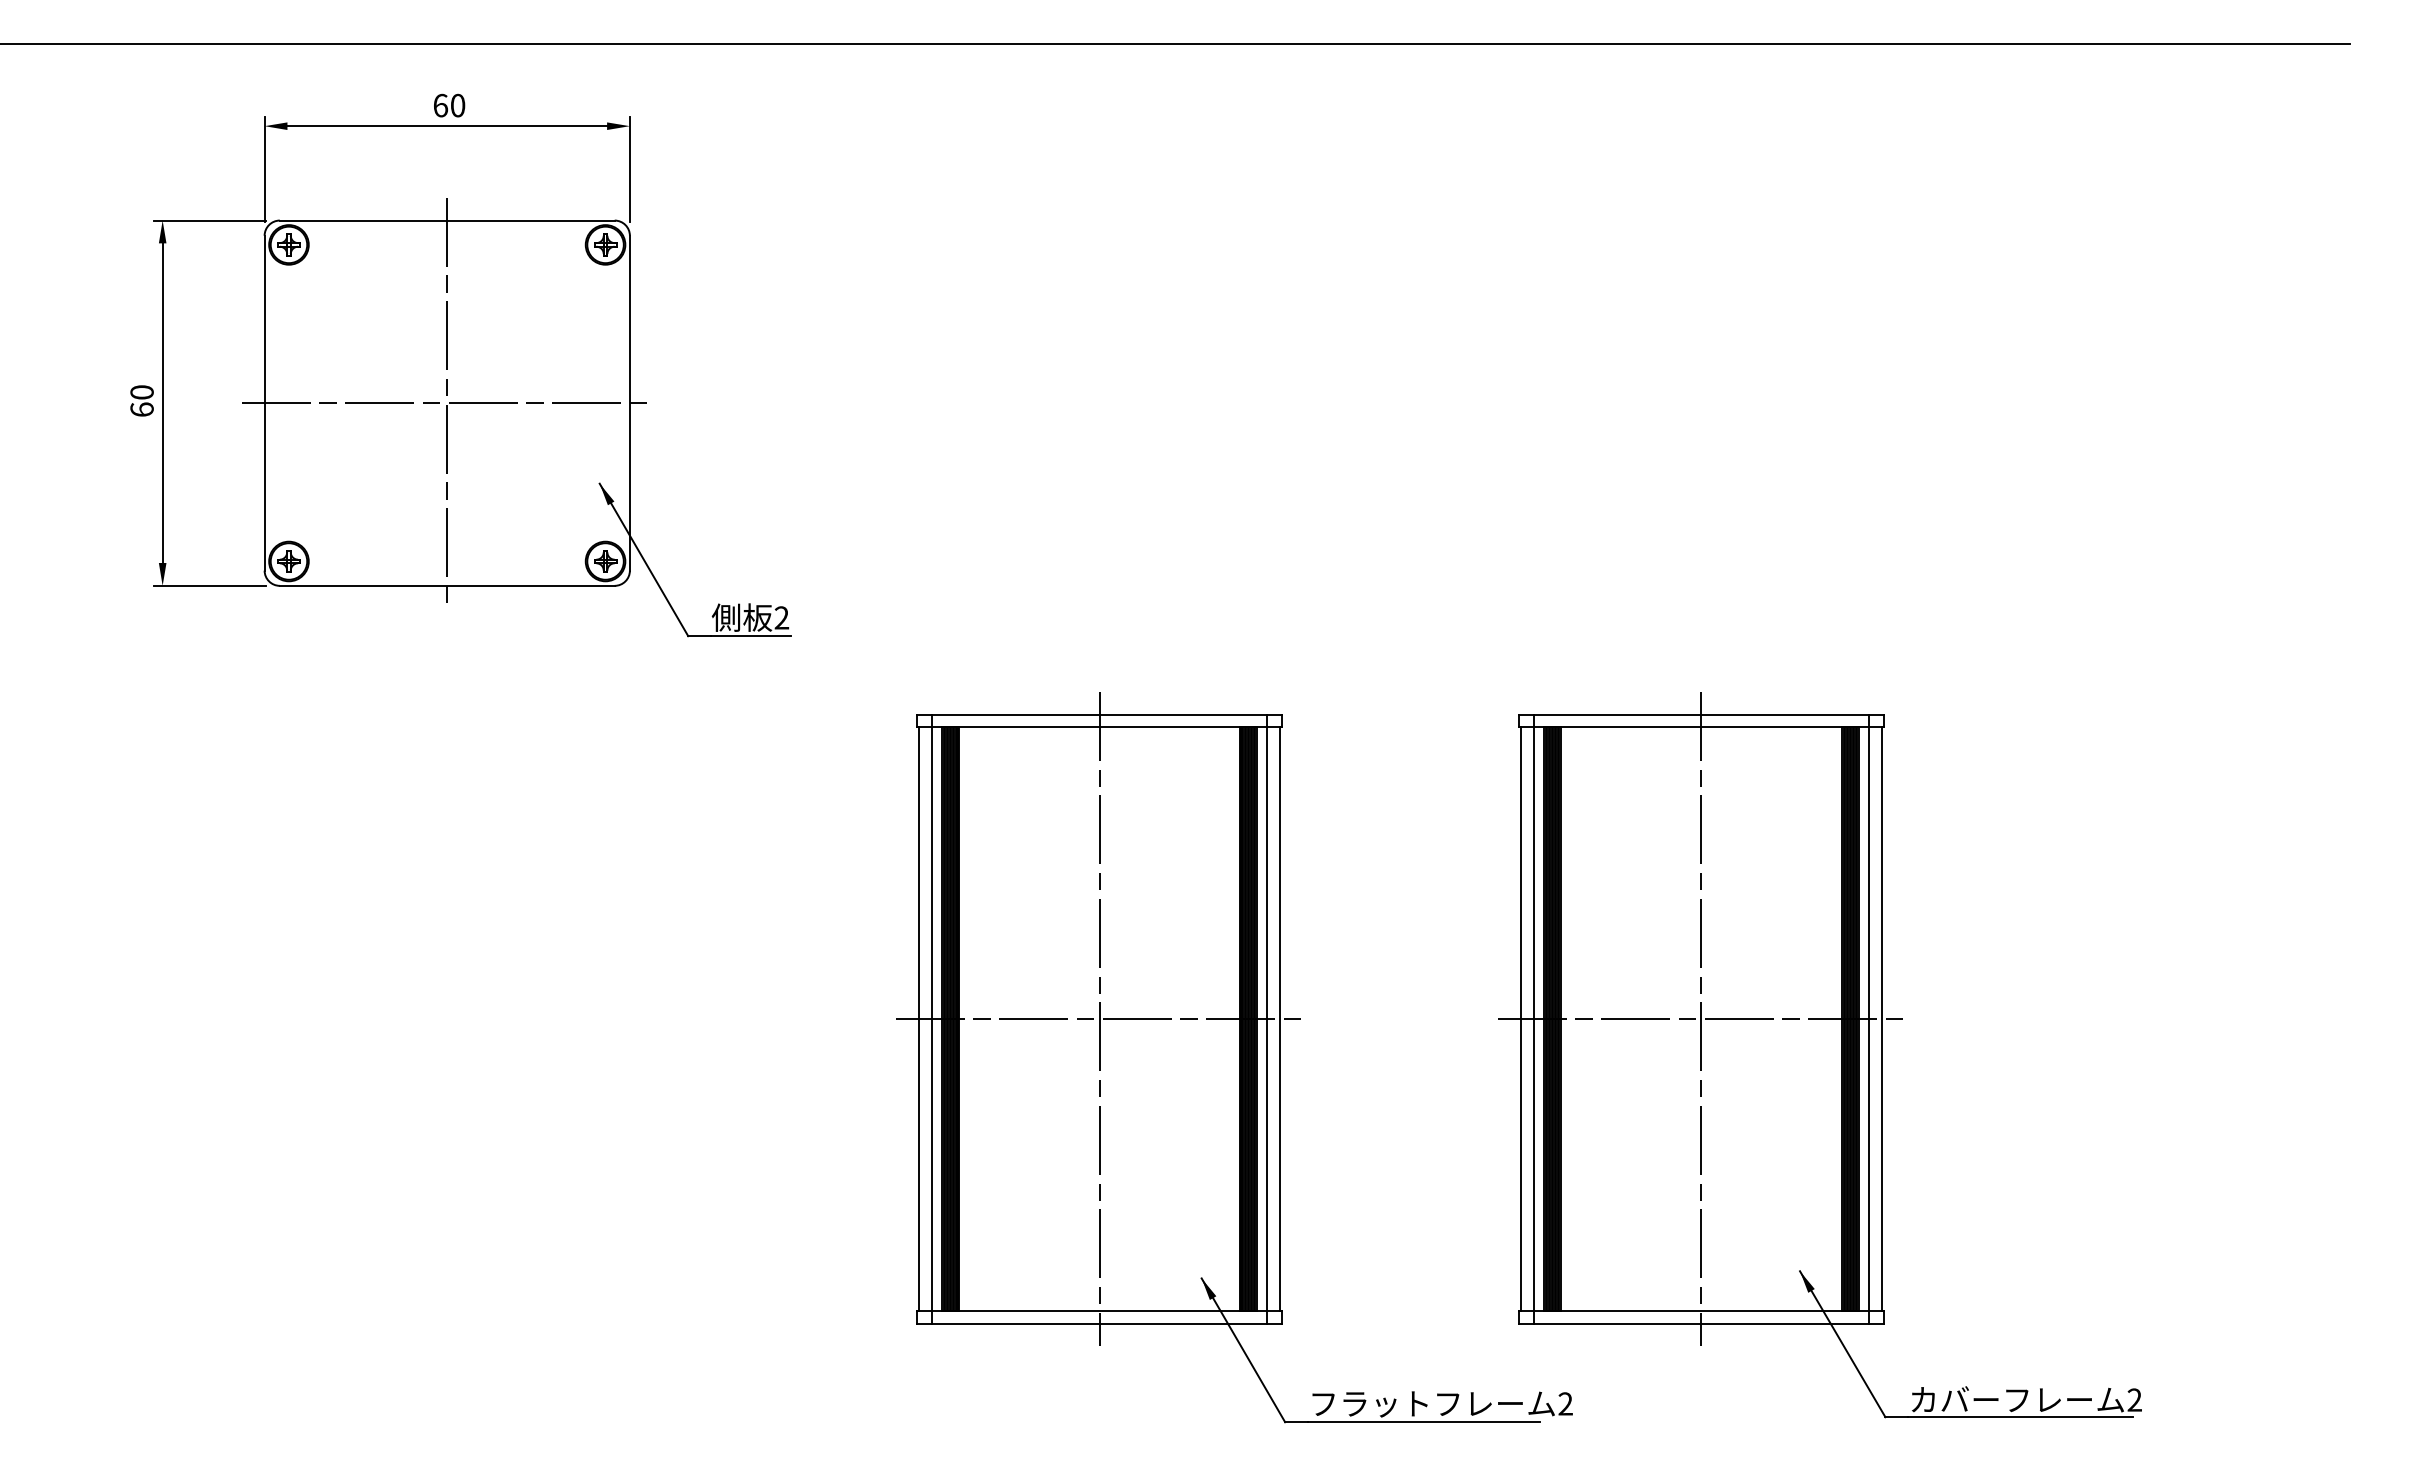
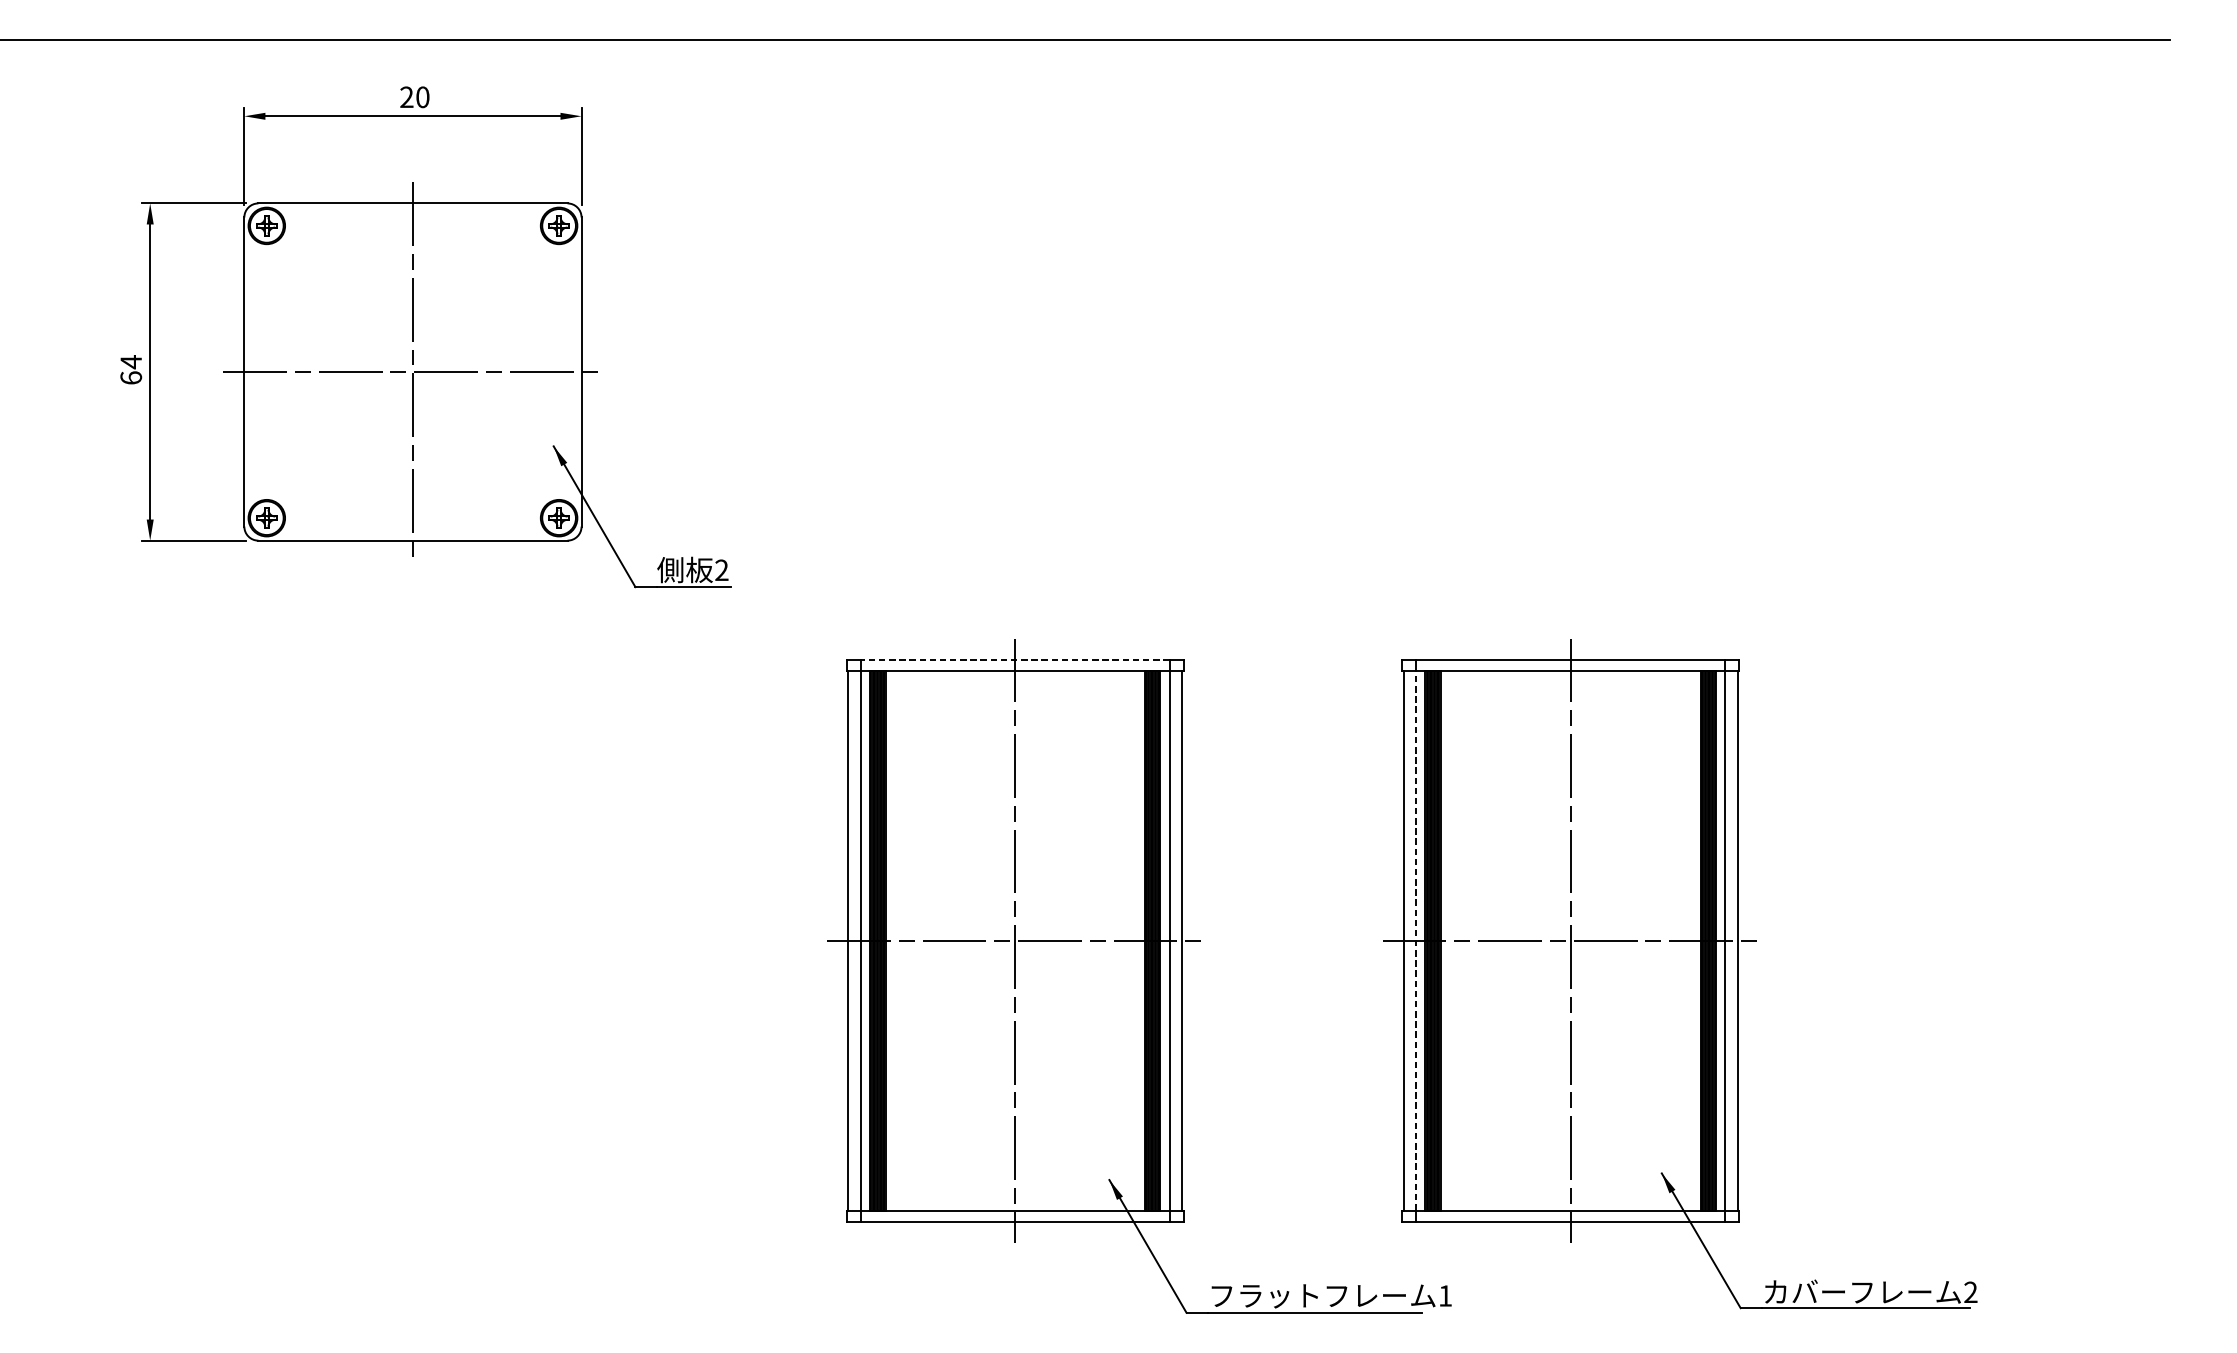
text: (440, 105) -> (406, 97), 60 -> 20
text: (141, 392) -> (130, 362), 60 -> 64
line: (1099, 714) -> (1015, 659), solid -> dashed
line: (1533, 1018) -> (1415, 940), solid -> dashed
text: (1565, 1403) -> (1445, 1295), 2 -> 1

